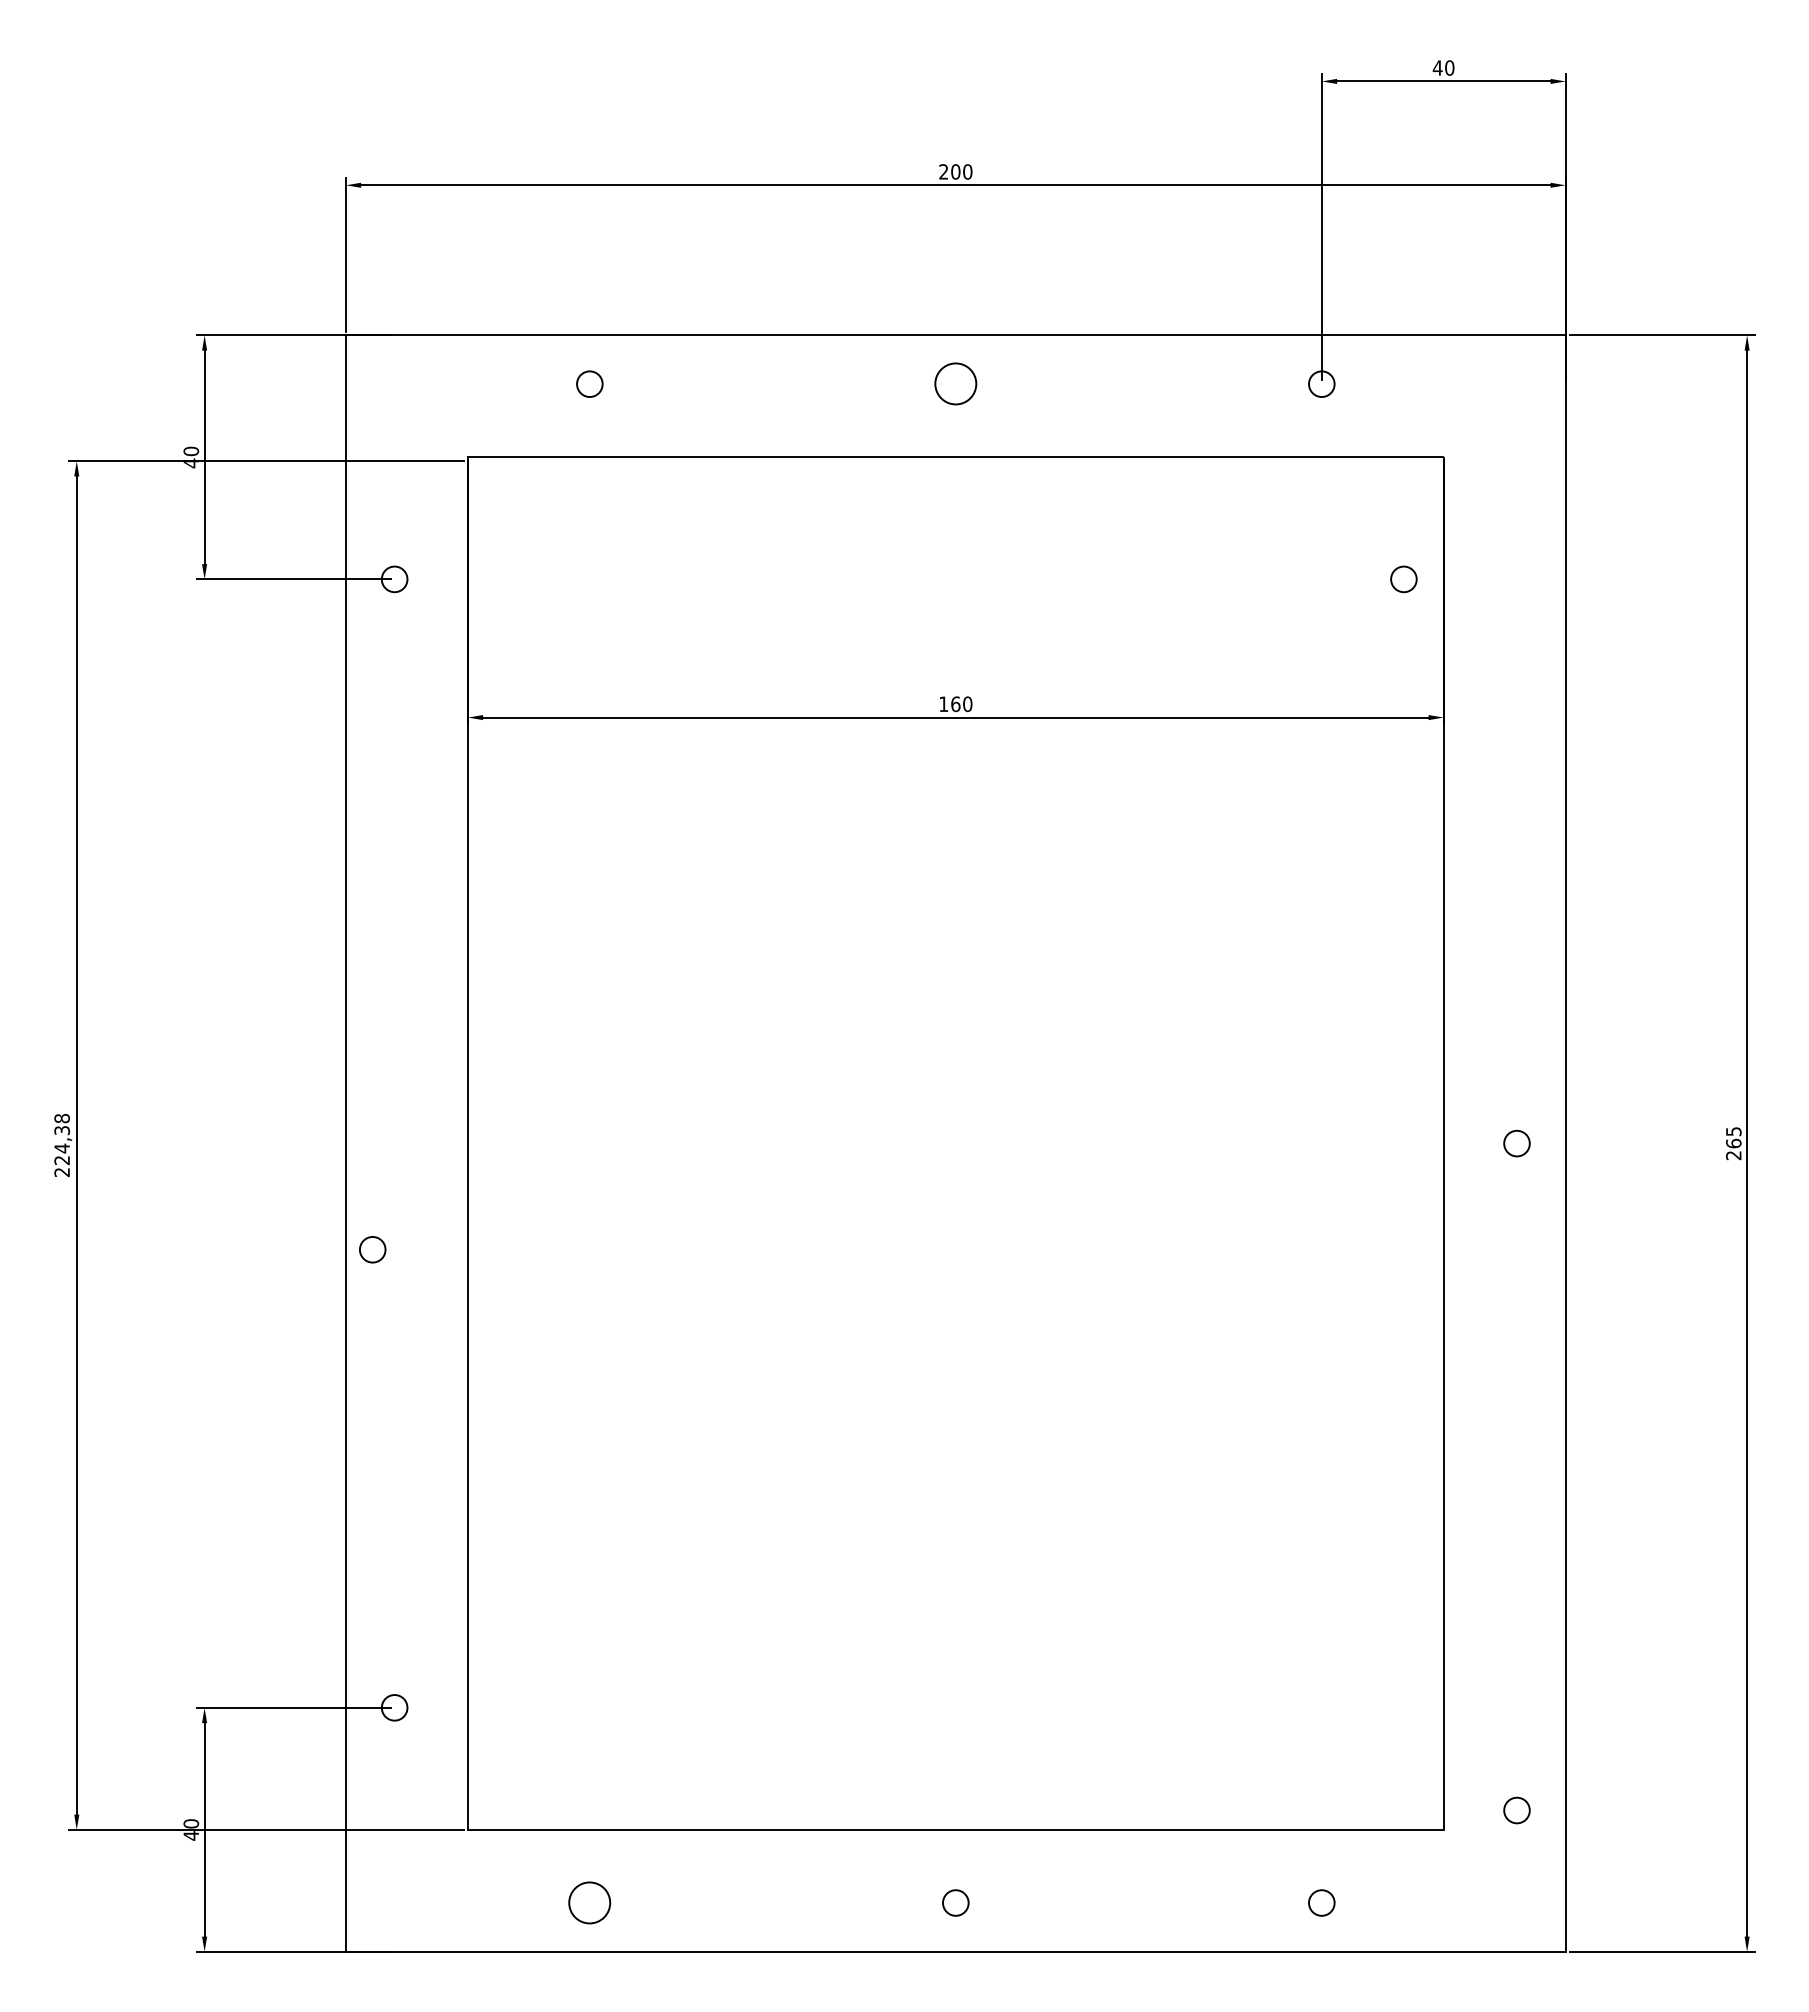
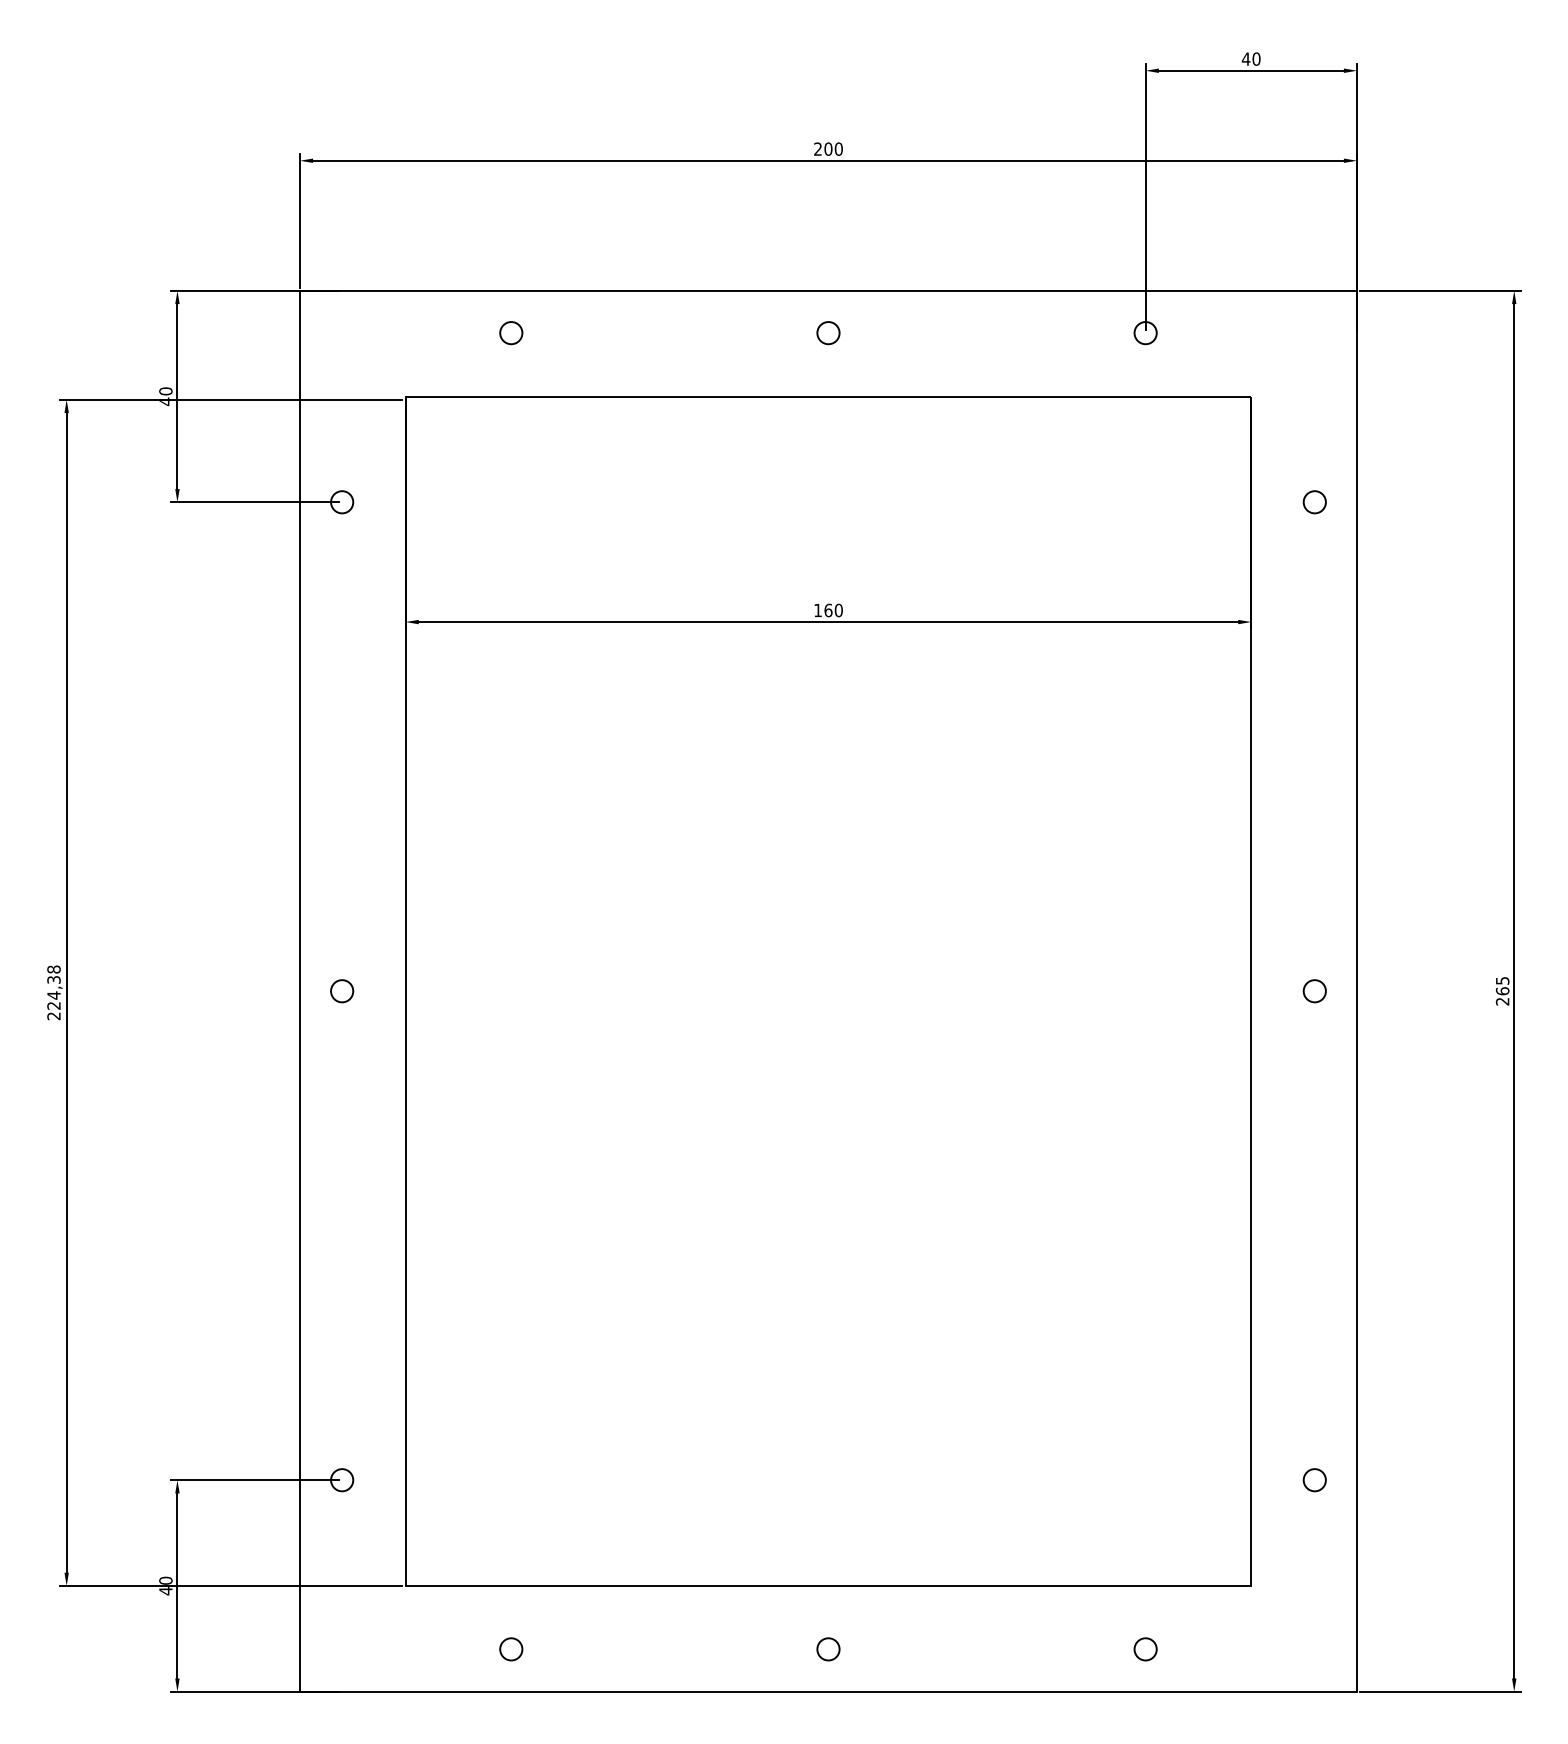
circle: (955, 384) -> (828, 333), size x0.62
circle: (1403, 579) -> (1314, 502), moved
circle: (373, 1250) -> (342, 991), moved
circle: (1516, 1810) -> (1314, 1480), moved
circle: (590, 1903) -> (511, 1649), size x0.62

